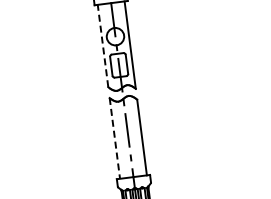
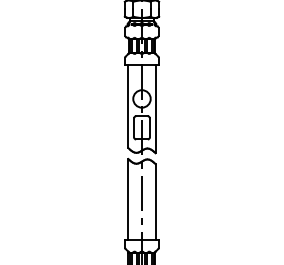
line: (103, 45) -> (128, 106), dashed -> solid
line: (114, 138) -> (128, 199), dashed -> solid

